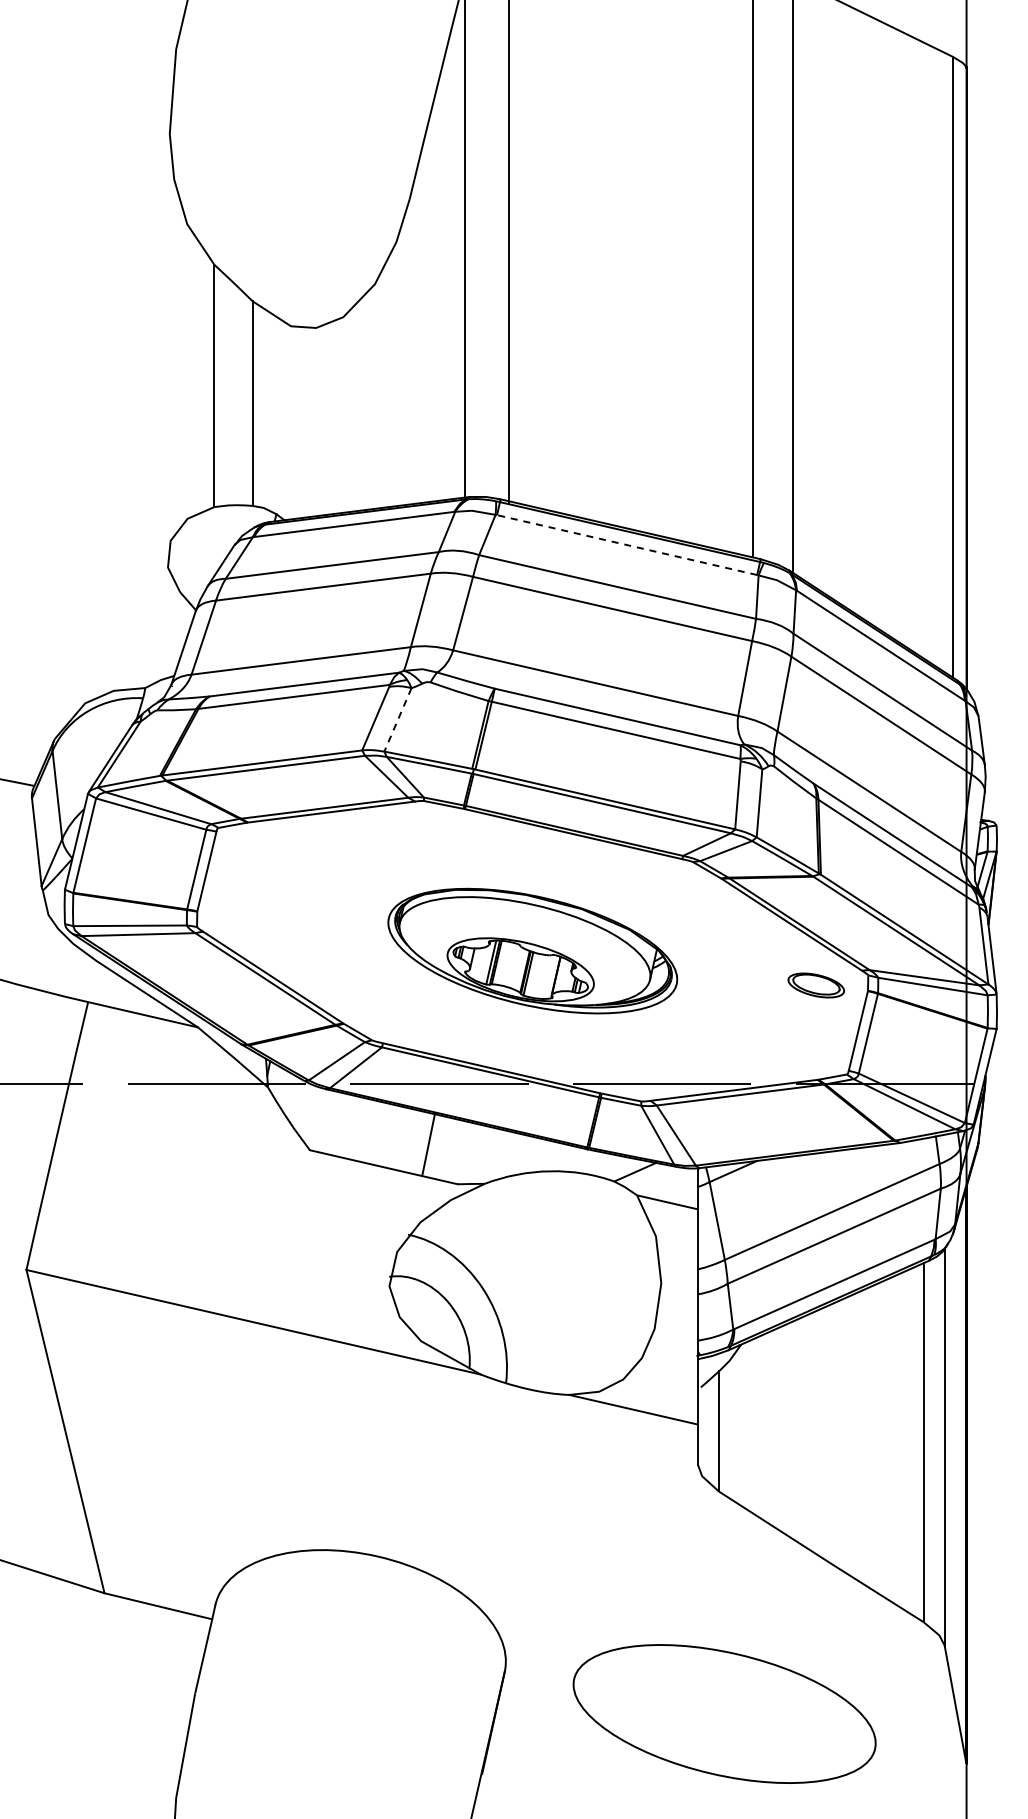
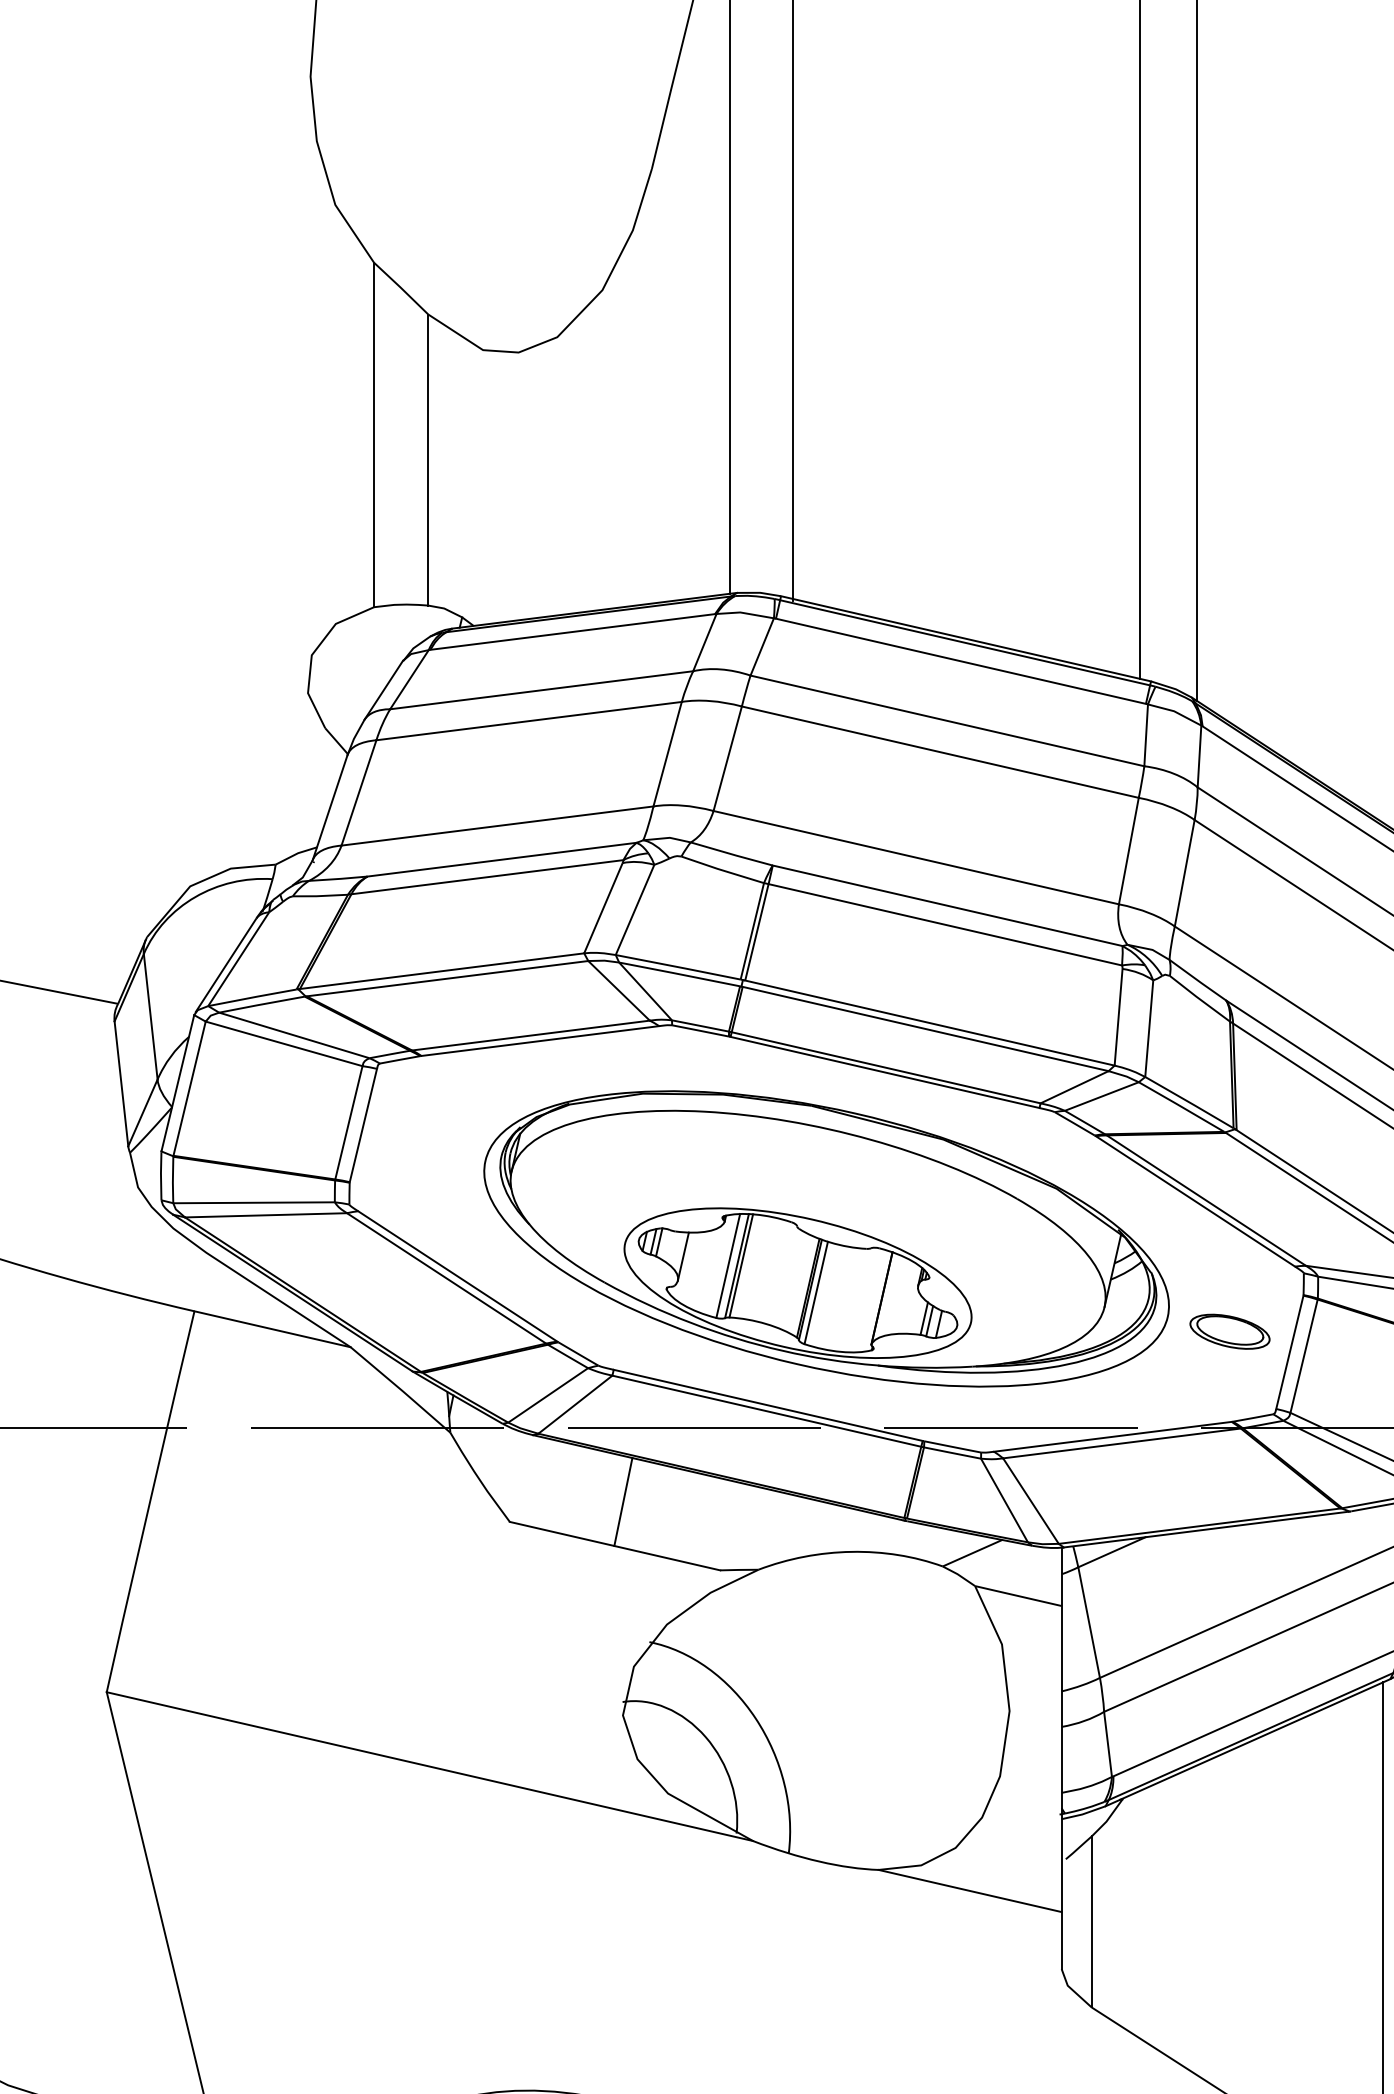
line: (626, 544) -> (960, 660), dashed -> solid
line: (397, 720) -> (634, 910), dashed -> solid
part: (532, 950) -> (826, 1237), size x1.67
part: (815, 985) -> (1228, 1331), moved
line: (428, 1144) -> (623, 1502), moved

